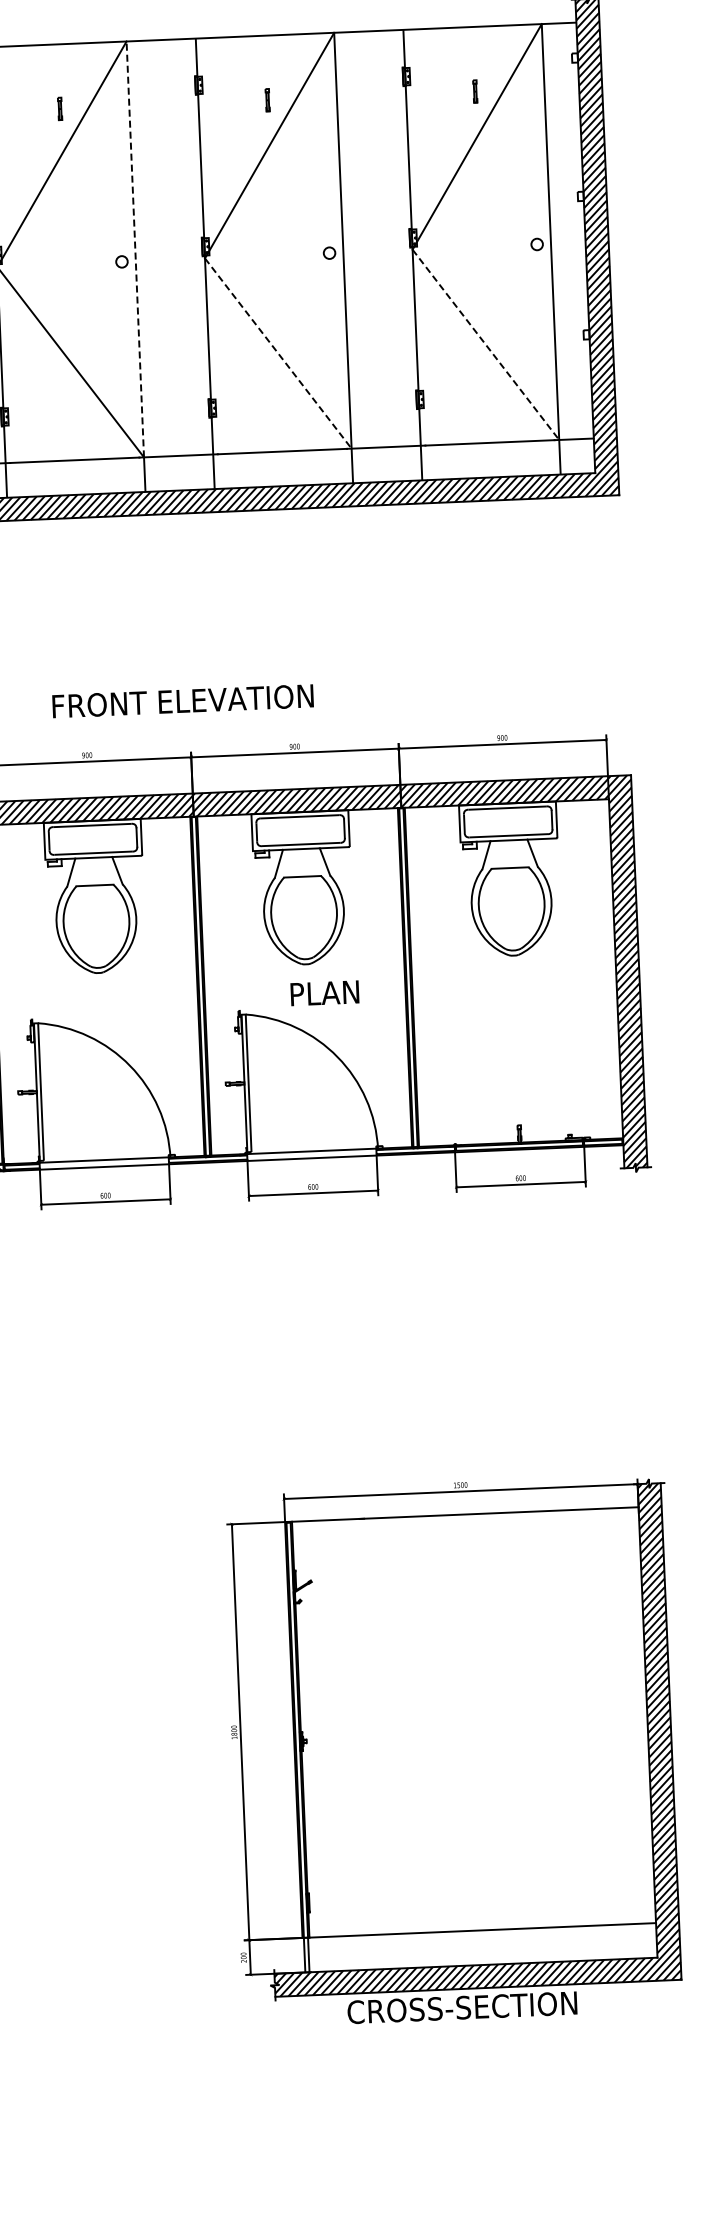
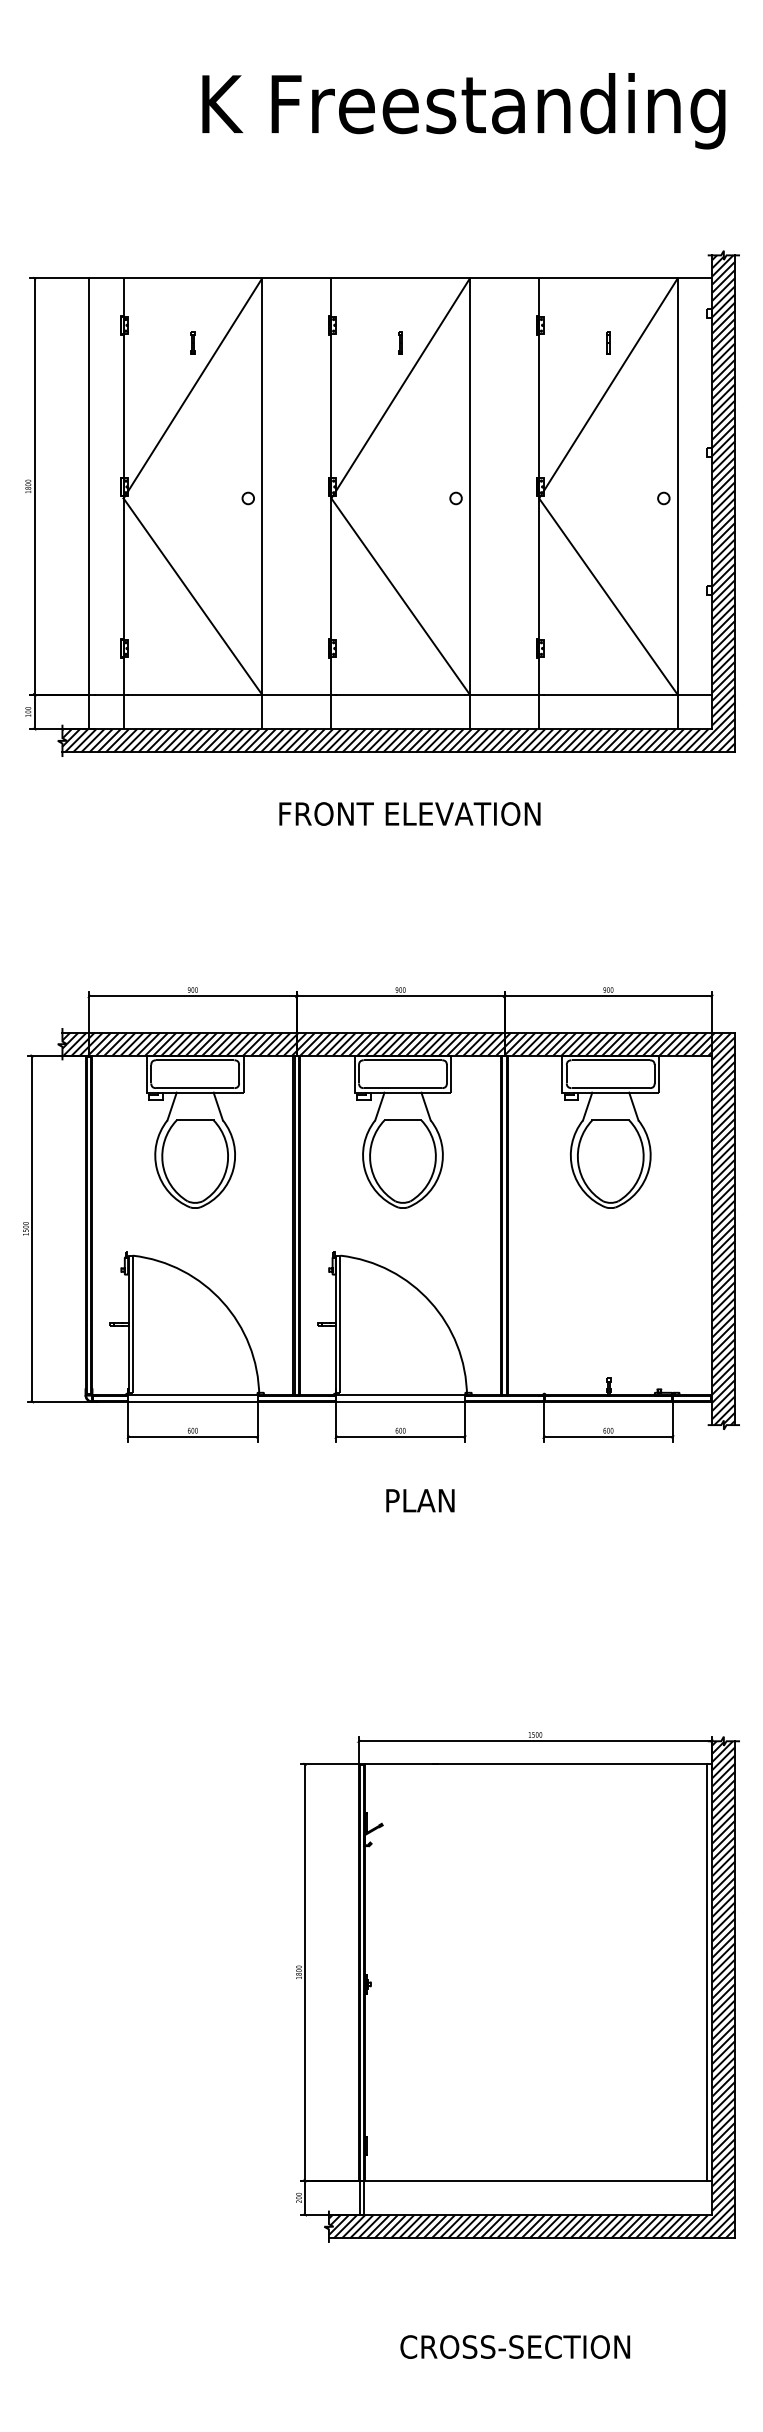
line: (135, 249) -> (262, 486), dashed -> solid
line: (486, 345) -> (608, 597), dashed -> solid
line: (278, 354) -> (400, 597), dashed -> solid
text: (182, 700) -> (409, 813), moved
text: (324, 993) -> (420, 1500), moved
line: (641, 1715) -> (706, 1972), added
text: (462, 2007) -> (515, 2346), moved

